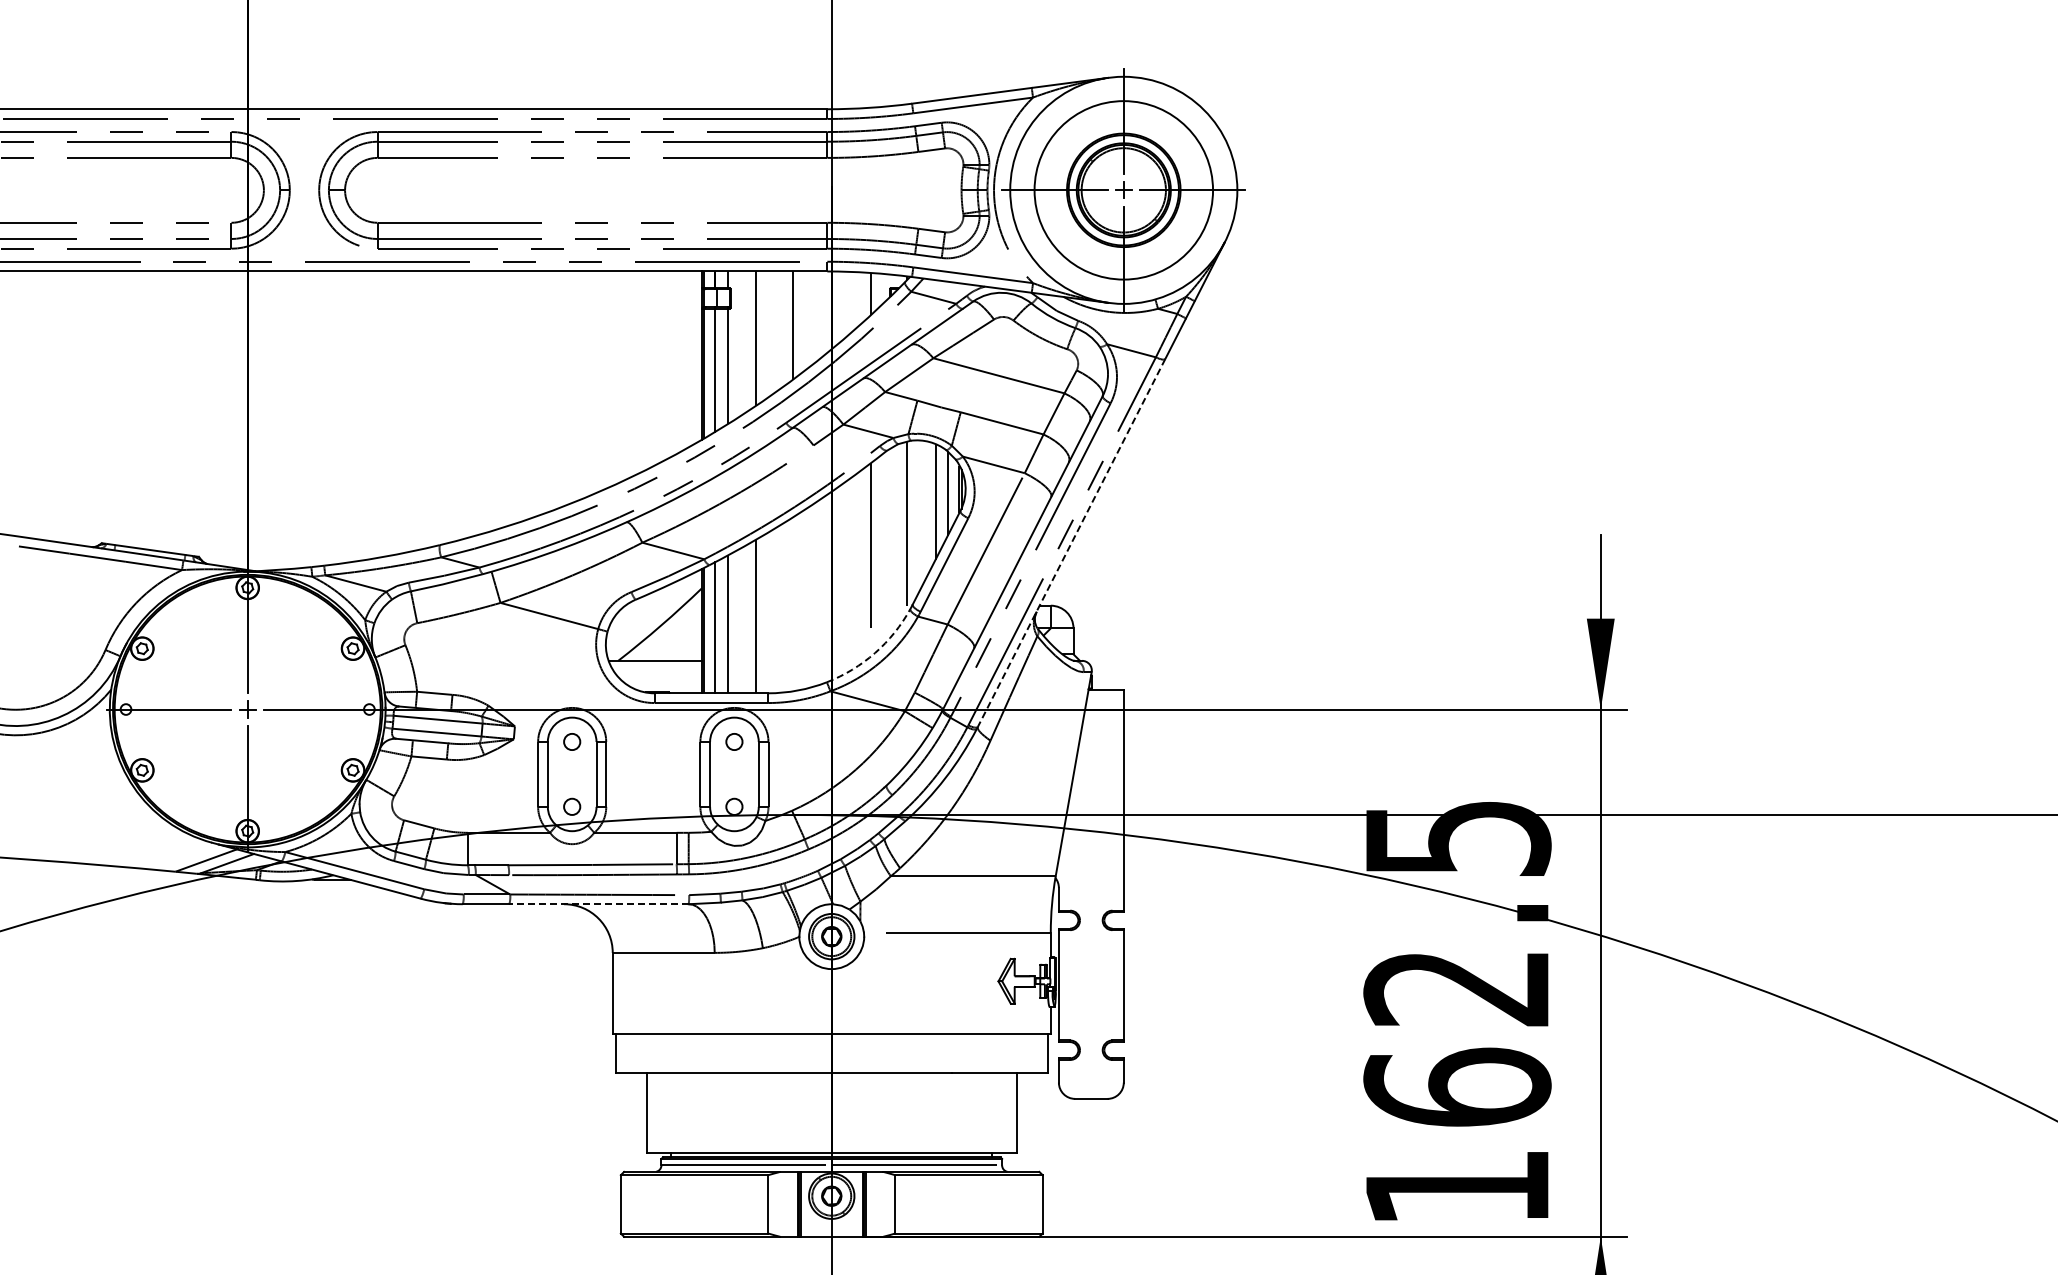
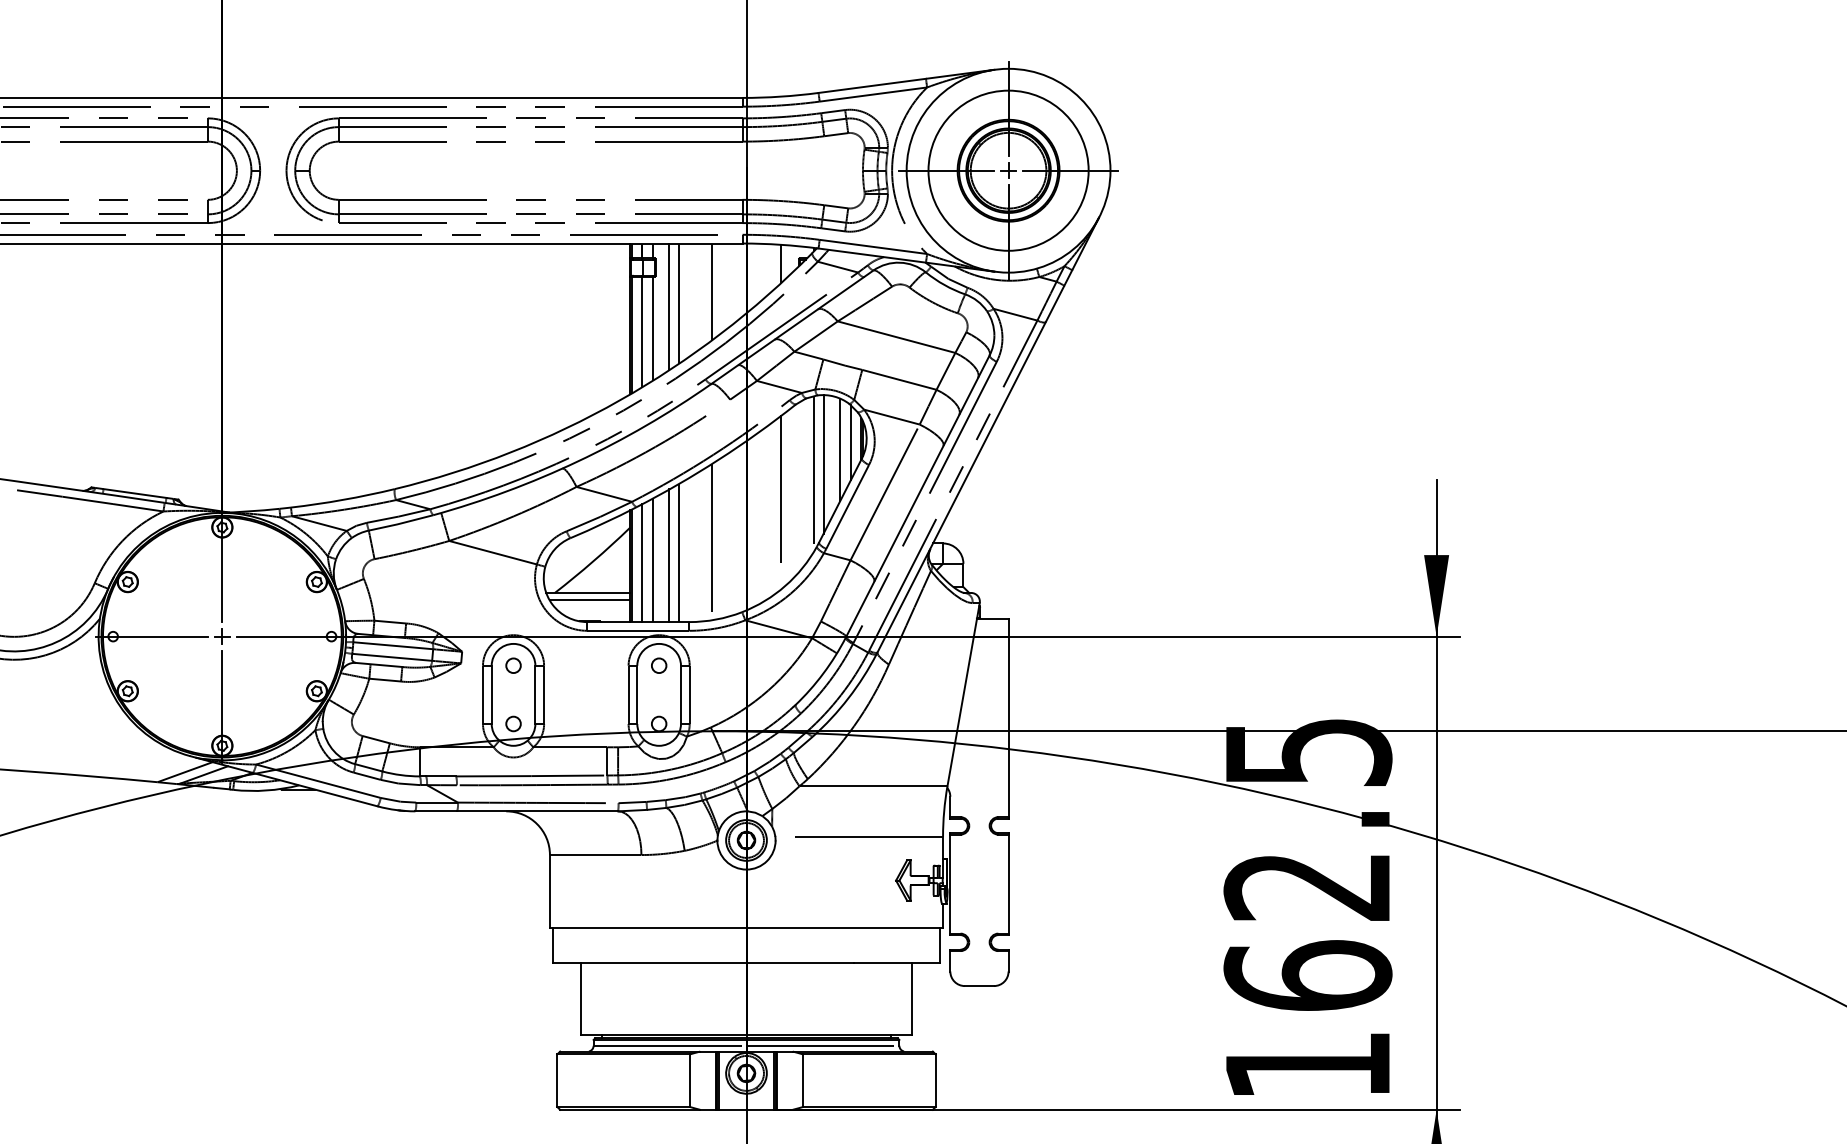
line: (745, 341) -> (669, 306), added
line: (917, 517) -> (823, 464), added
line: (1071, 543) -> (961, 487), dashed -> solid
line: (792, 604) -> (711, 542), added
line: (745, 619) -> (669, 555), added
arc: (875, 653) -> (785, 586), dashed -> solid
line: (656, 668) -> (589, 599), added
line: (599, 904) -> (538, 811), dashed -> solid

